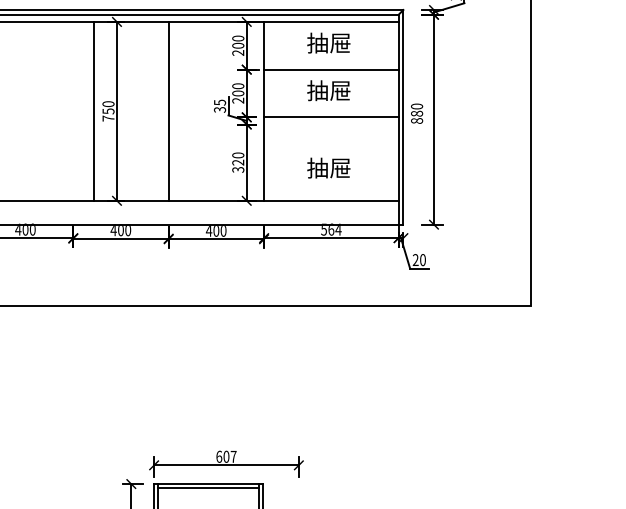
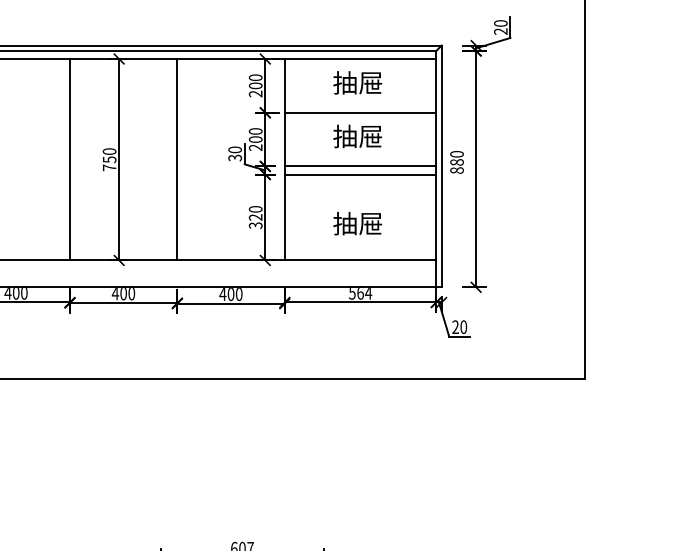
text: (219, 102) -> (234, 149), 35 -> 30
line: (94, 110) -> (70, 158), moved
line: (331, 124) -> (360, 174), added

